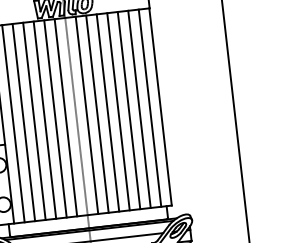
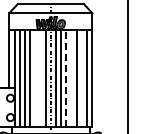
line: (138, 108) -> (81, 78), removed
line: (118, 111) -> (71, 78), removed
line: (108, 112) -> (66, 78), solid -> dashed
line: (55, 118) -> (40, 78), removed
line: (45, 119) -> (35, 78), removed

